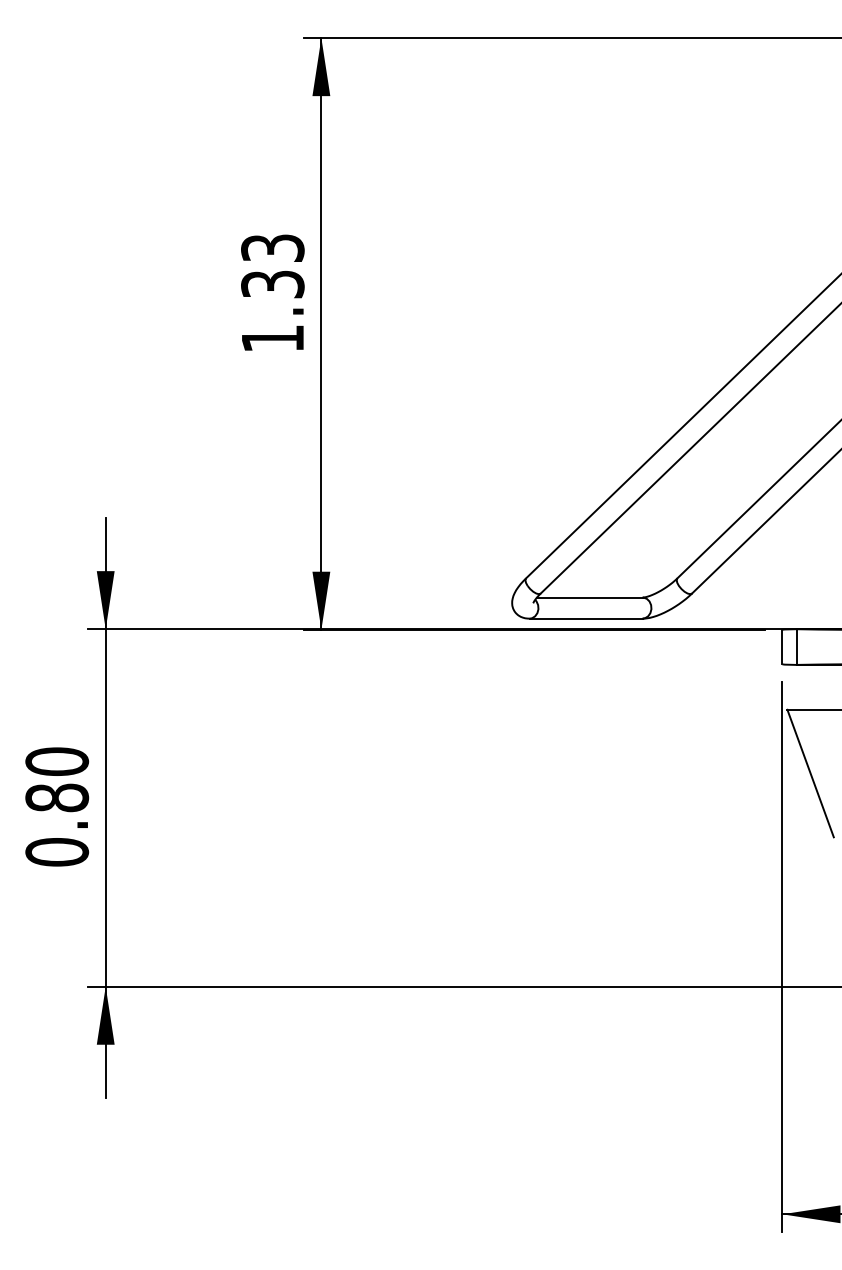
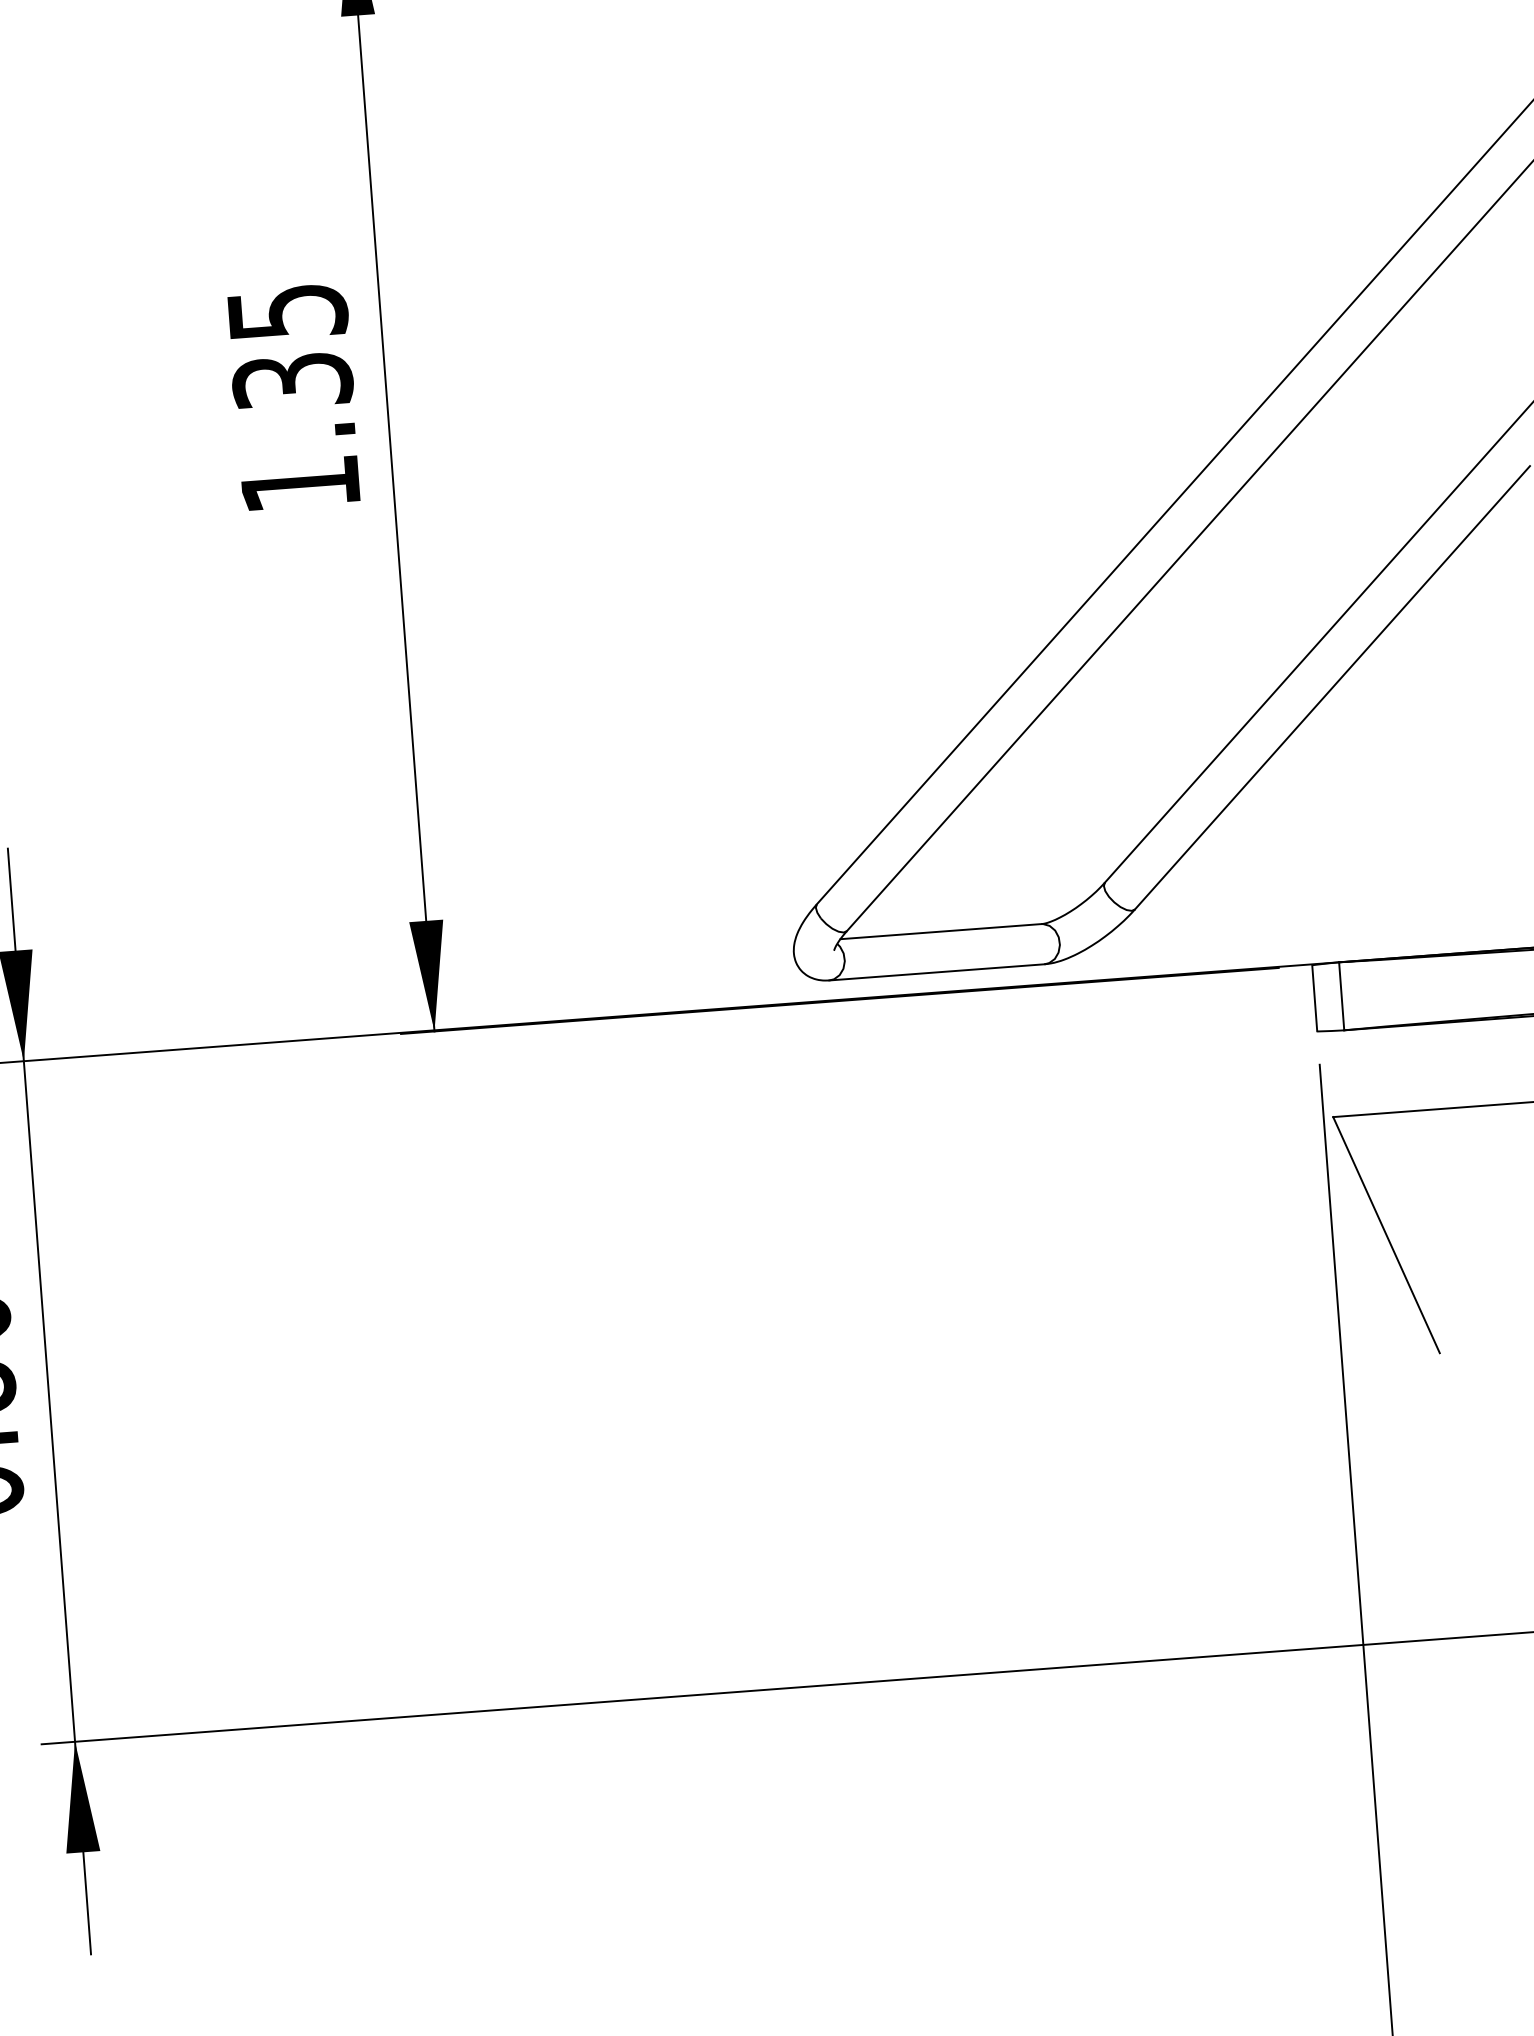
text: (272, 247) -> (286, 310), 1.33 -> 1.35

